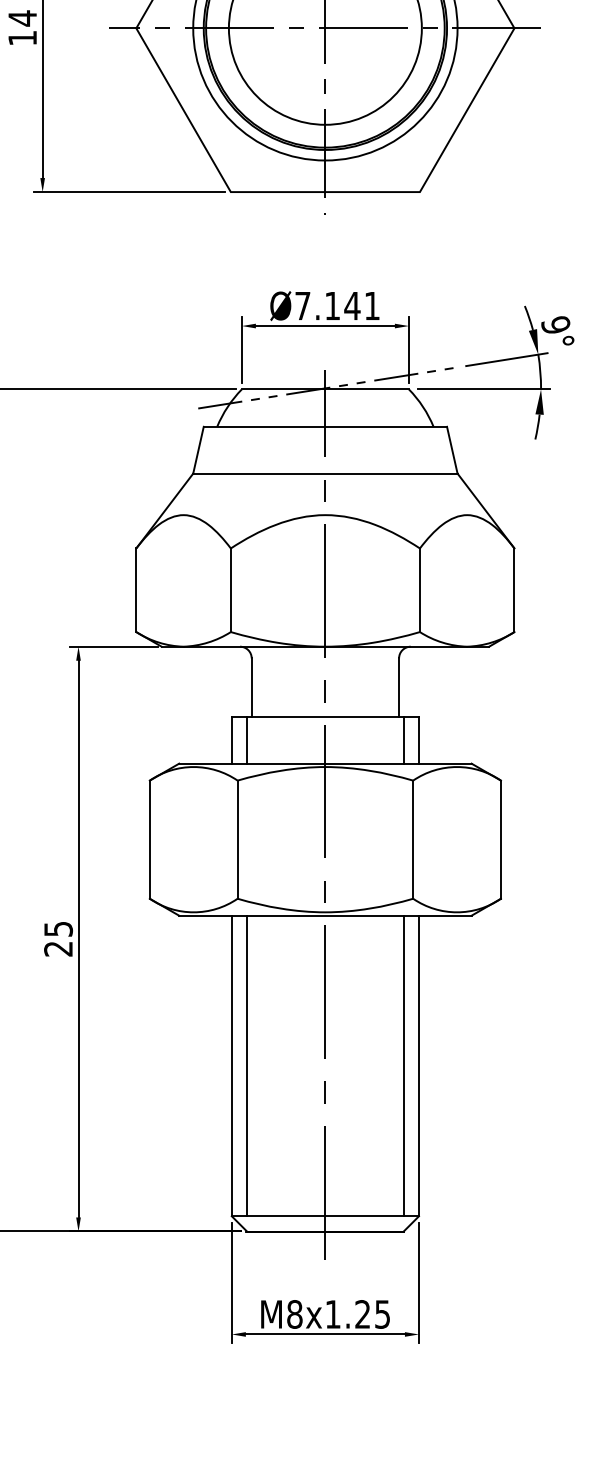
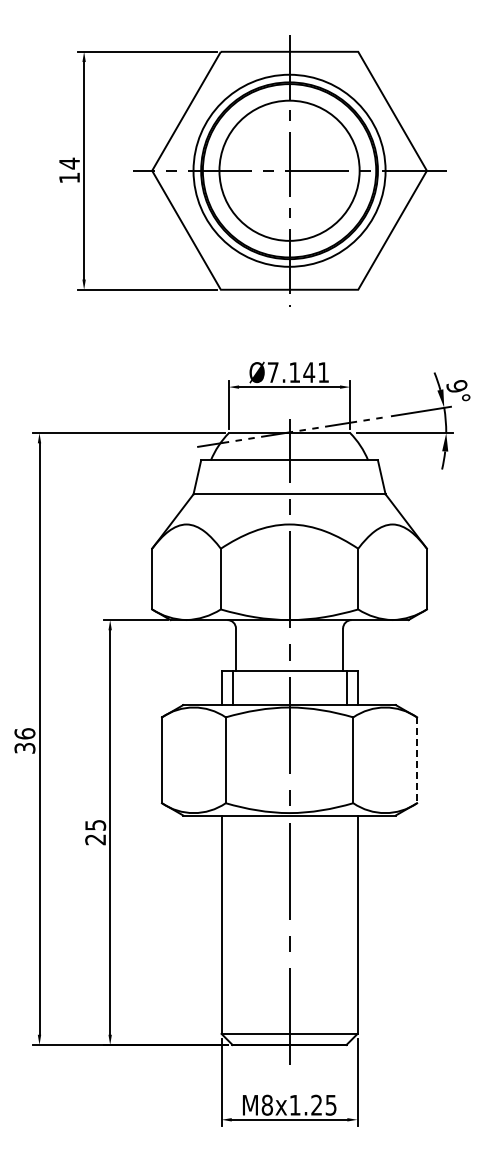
line: (501, 839) -> (417, 760), solid -> dashed
line: (246, 1065) -> (232, 924), removed
line: (403, 1065) -> (346, 924), removed

